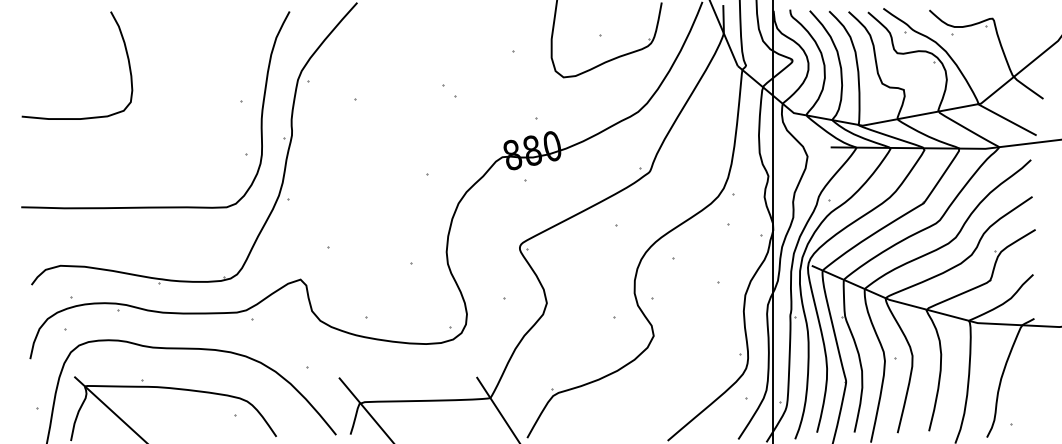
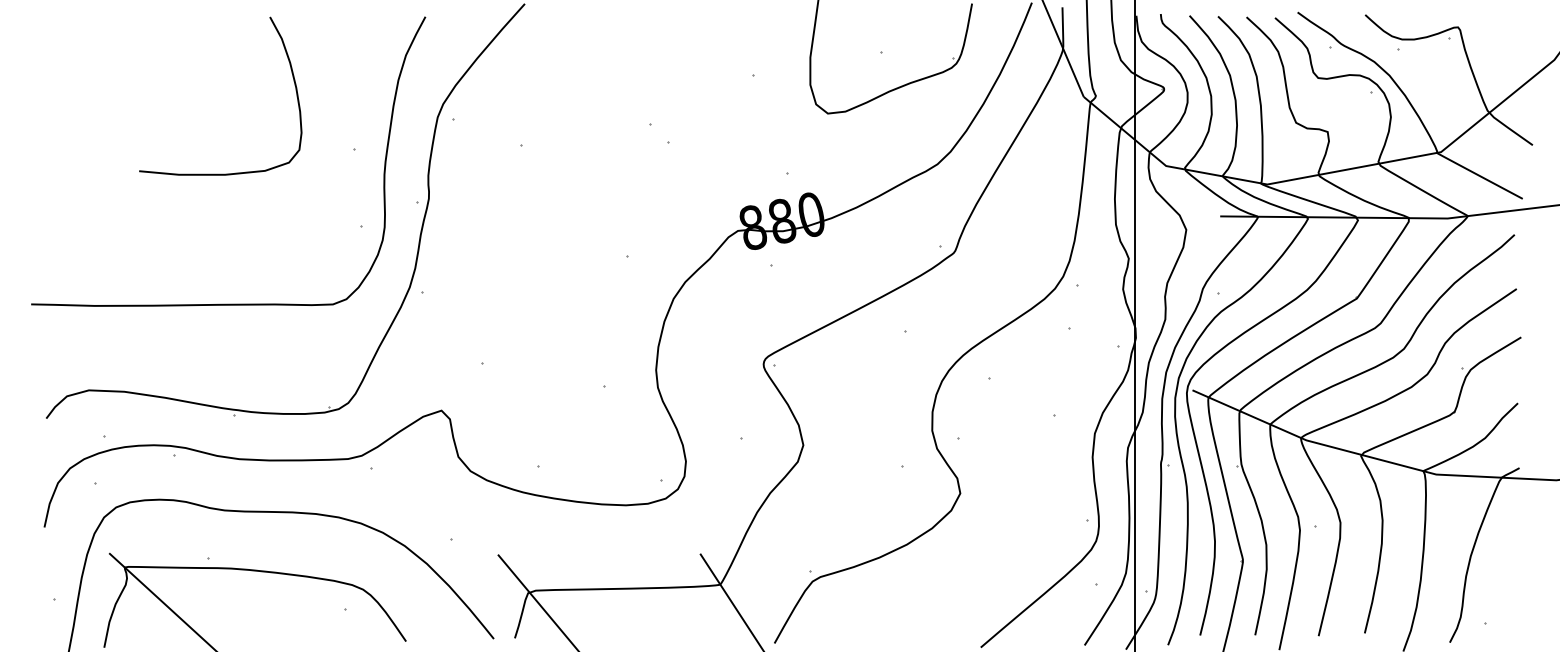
curve: (125, 51) -> (291, 75), moved

